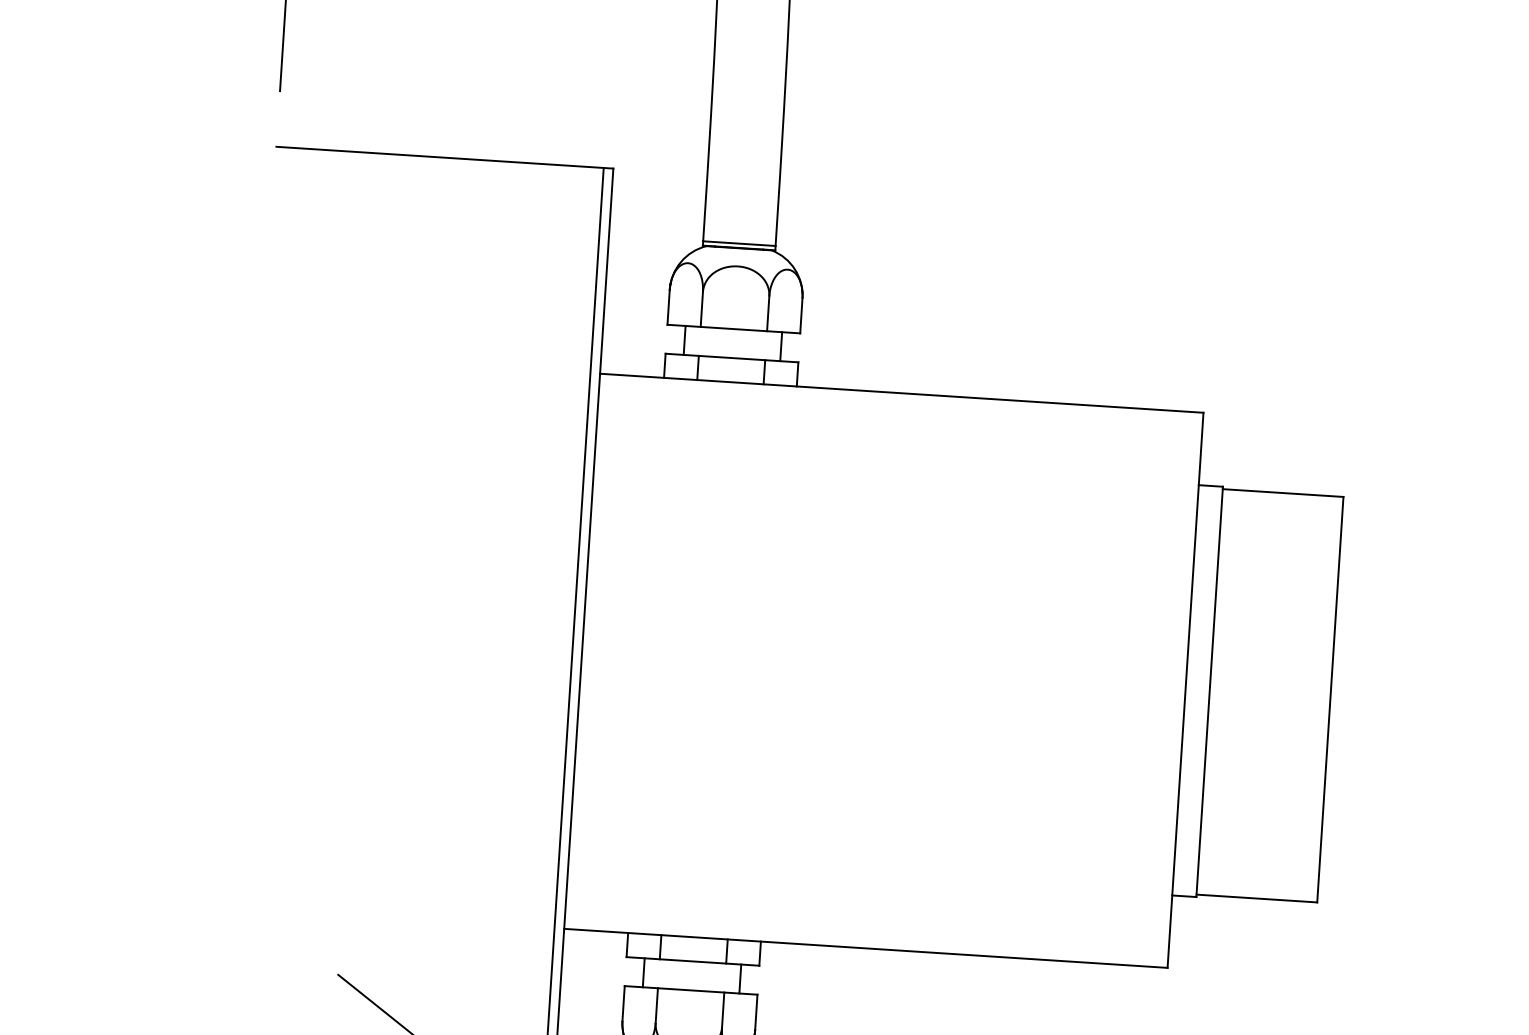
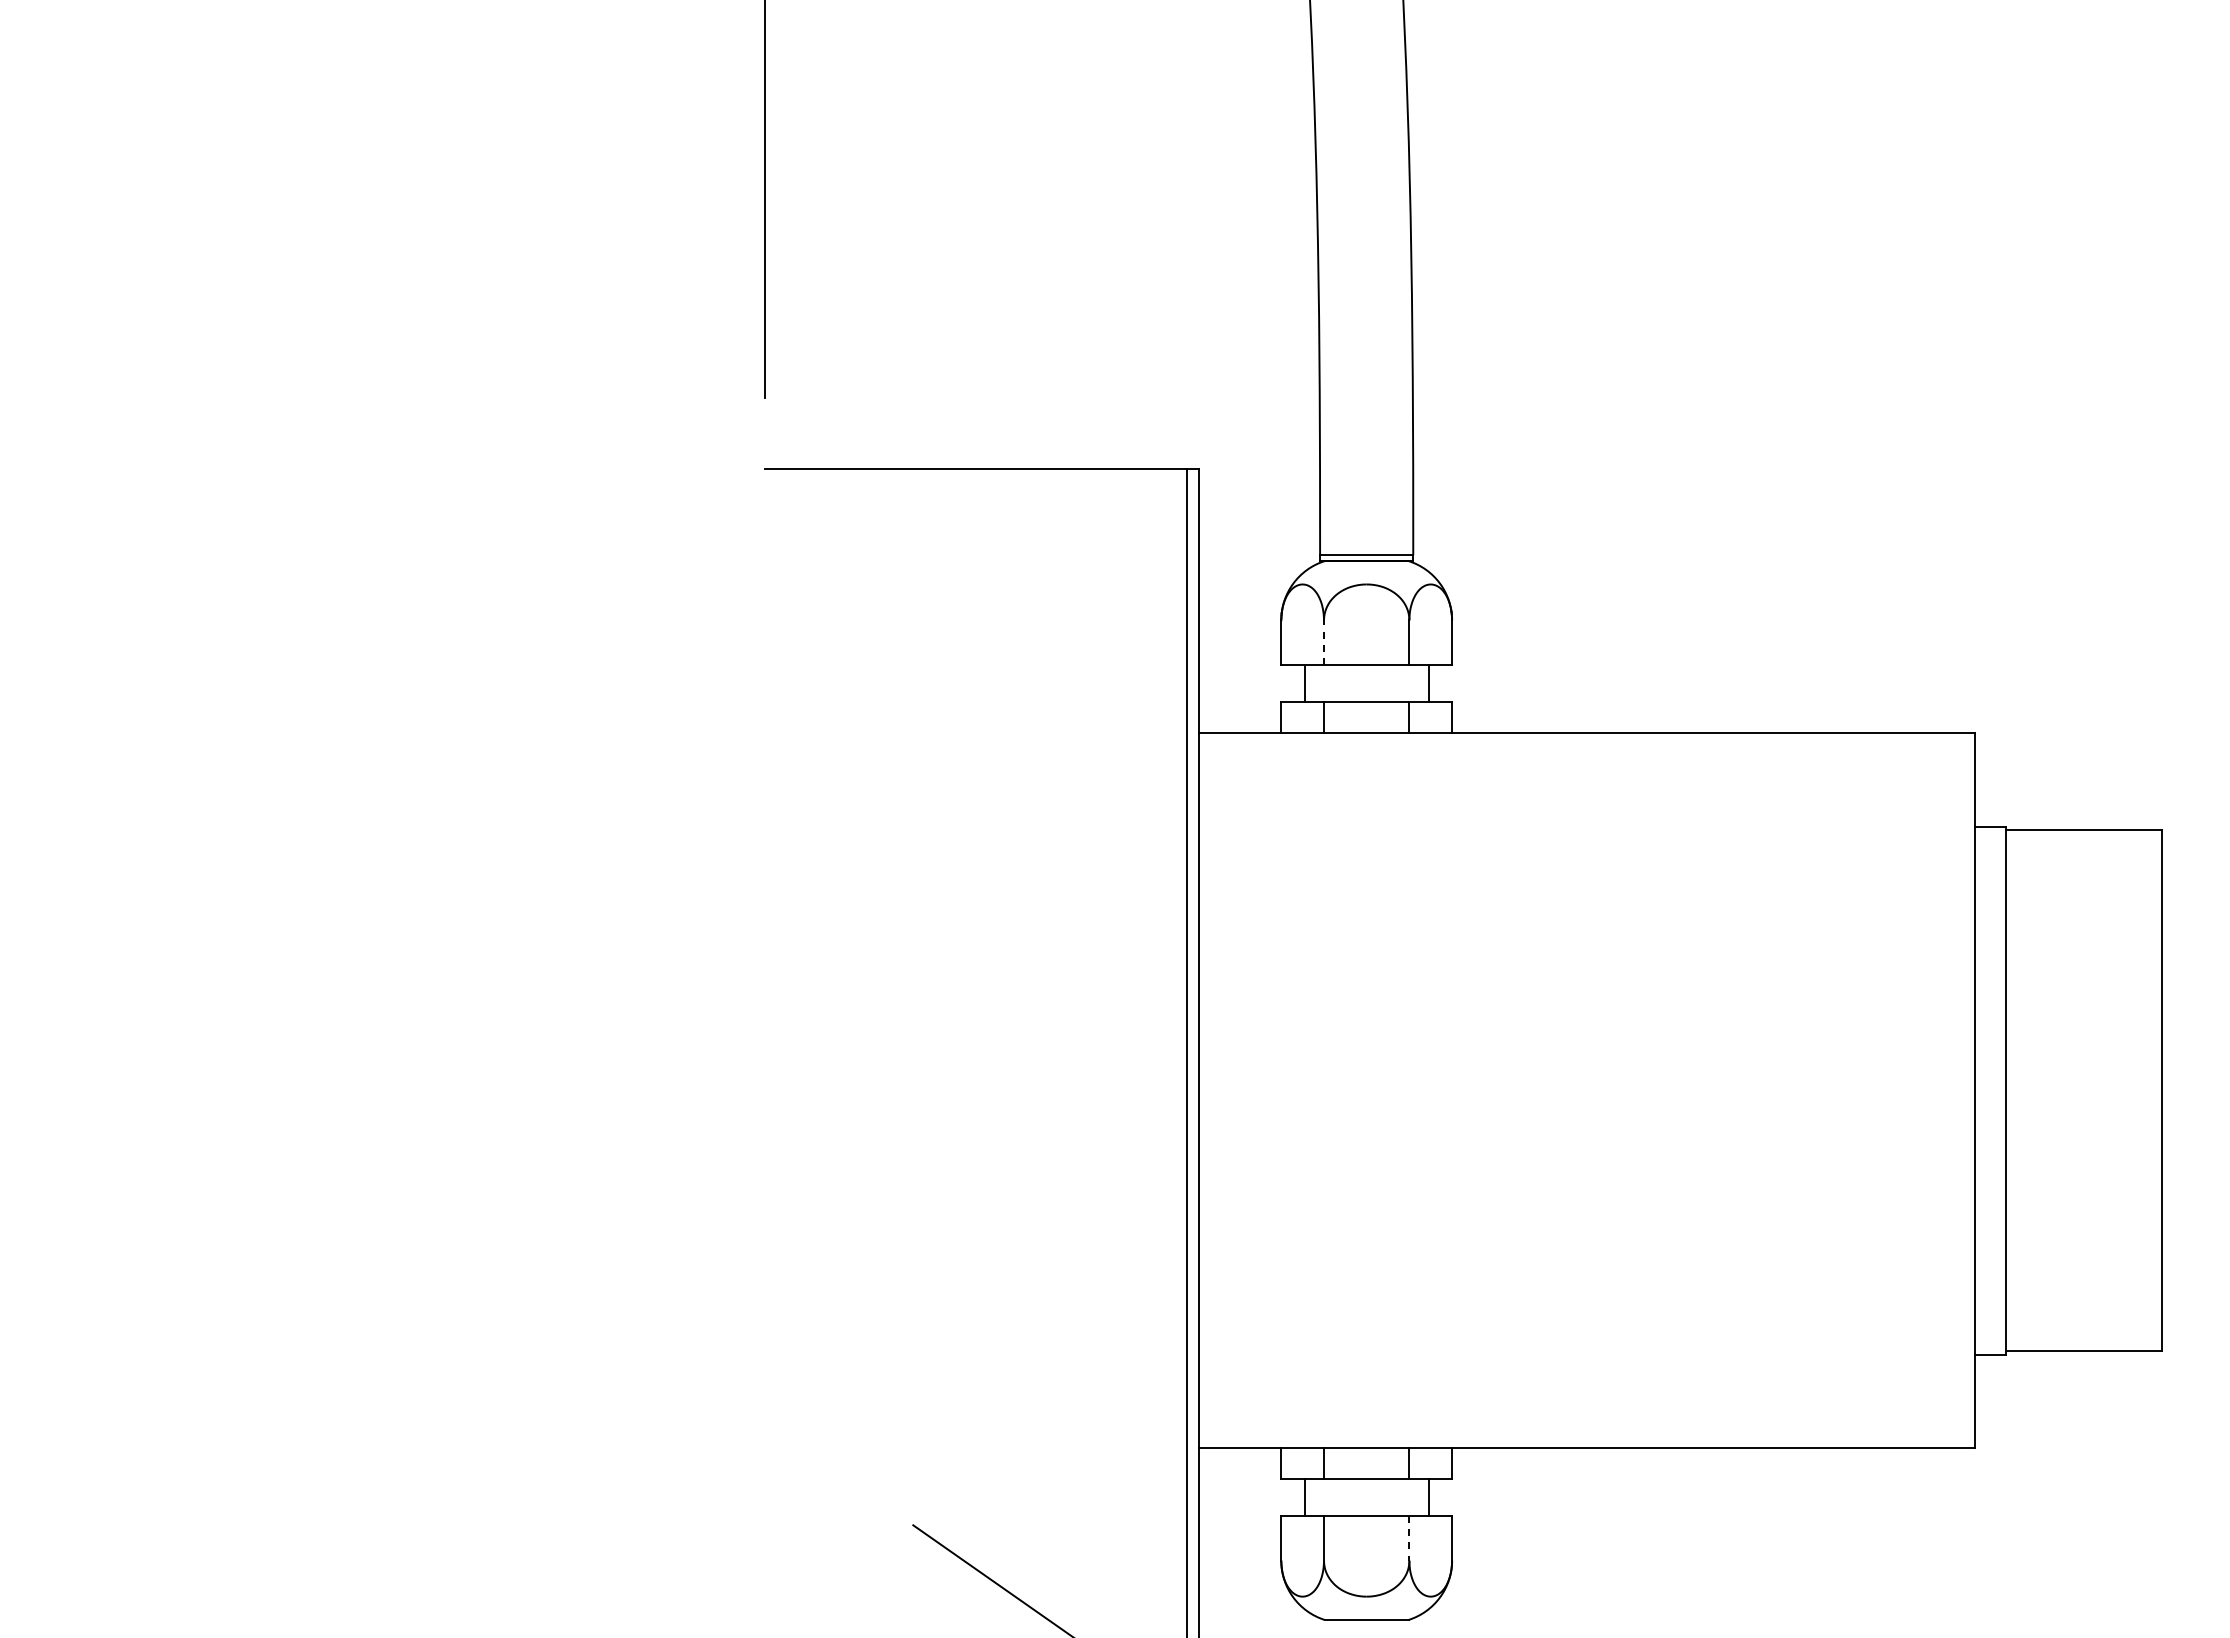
line: (702, 309) -> (1324, 642), solid -> dashed
line: (723, 1010) -> (1409, 1538), solid -> dashed

